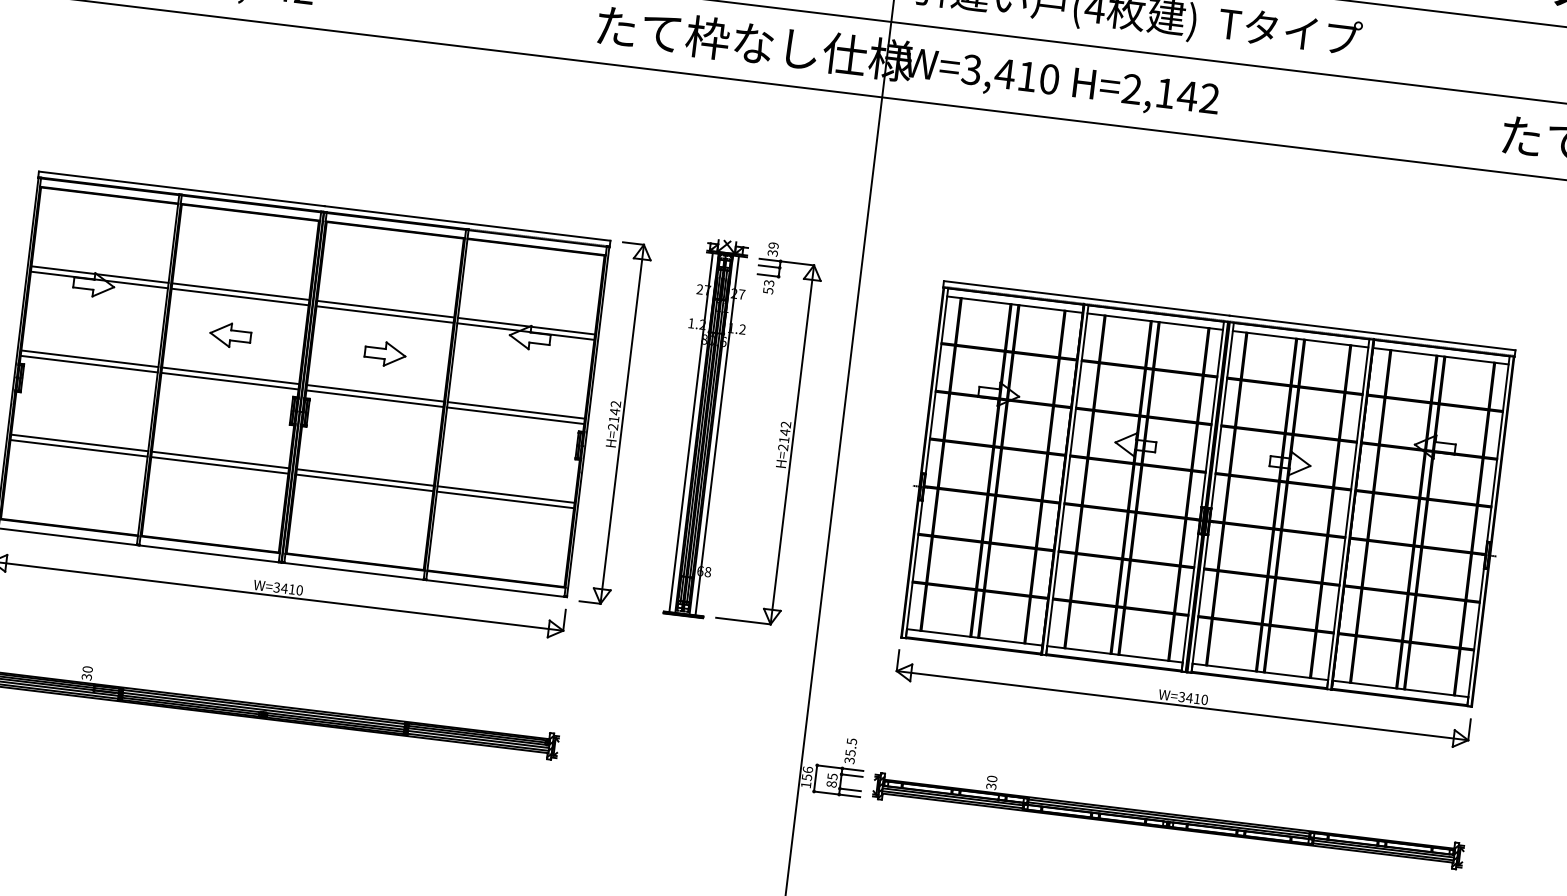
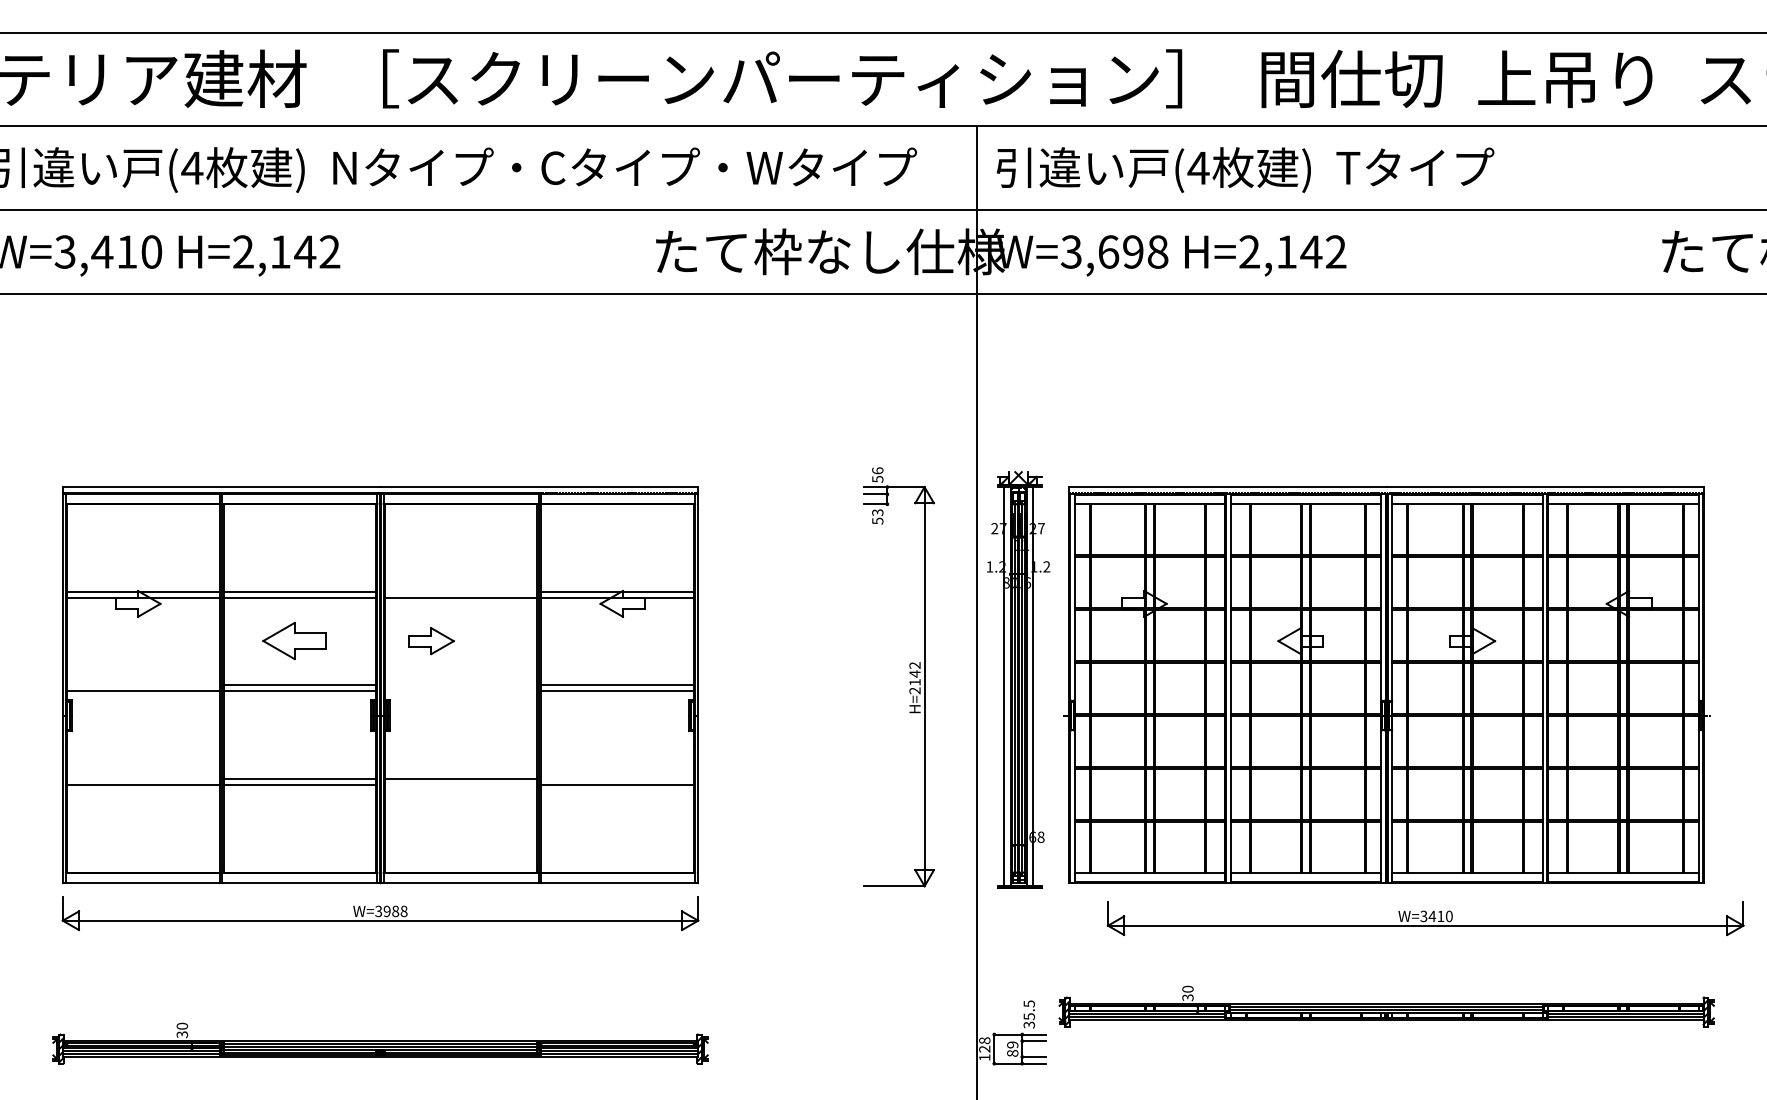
text: (1026, 76) -> (1132, 251), W=3,410 -> W=3,698
text: (773, 248) -> (877, 474), 39 -> 56
line: (385, 308) -> (460, 591), removed
part: (230, 335) -> (294, 641), size x1.4
part: (385, 354) -> (431, 641), moved
line: (89, 358) -> (143, 685), removed
line: (375, 393) -> (460, 685), removed
line: (374, 398) -> (460, 691), removed
part: (615, 423) -> (728, 686), removed
part: (704, 427) -> (1018, 679), moved
line: (79, 443) -> (143, 779), removed
line: (364, 483) -> (460, 785), removed
line: (506, 494) -> (617, 779), removed
text: (291, 589) -> (395, 911), W=3410 -> W=3988
part: (1183, 699) -> (1425, 918), moved
text: (807, 773) -> (984, 1044), 156 -> 128
text: (832, 776) -> (1012, 1044), 85 -> 89
part: (1168, 816) -> (1386, 1006), moved

